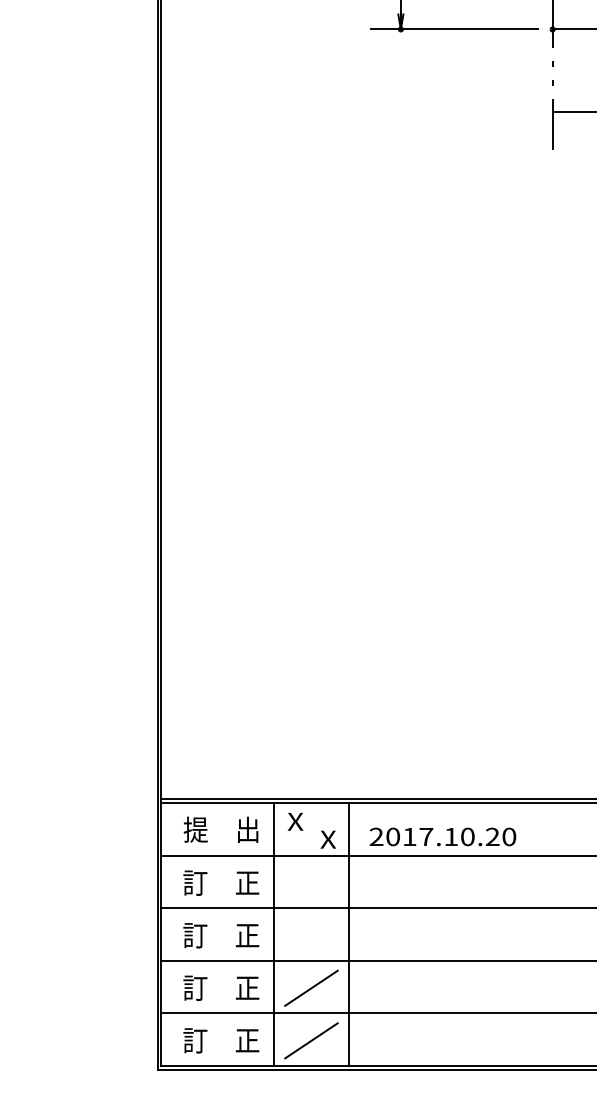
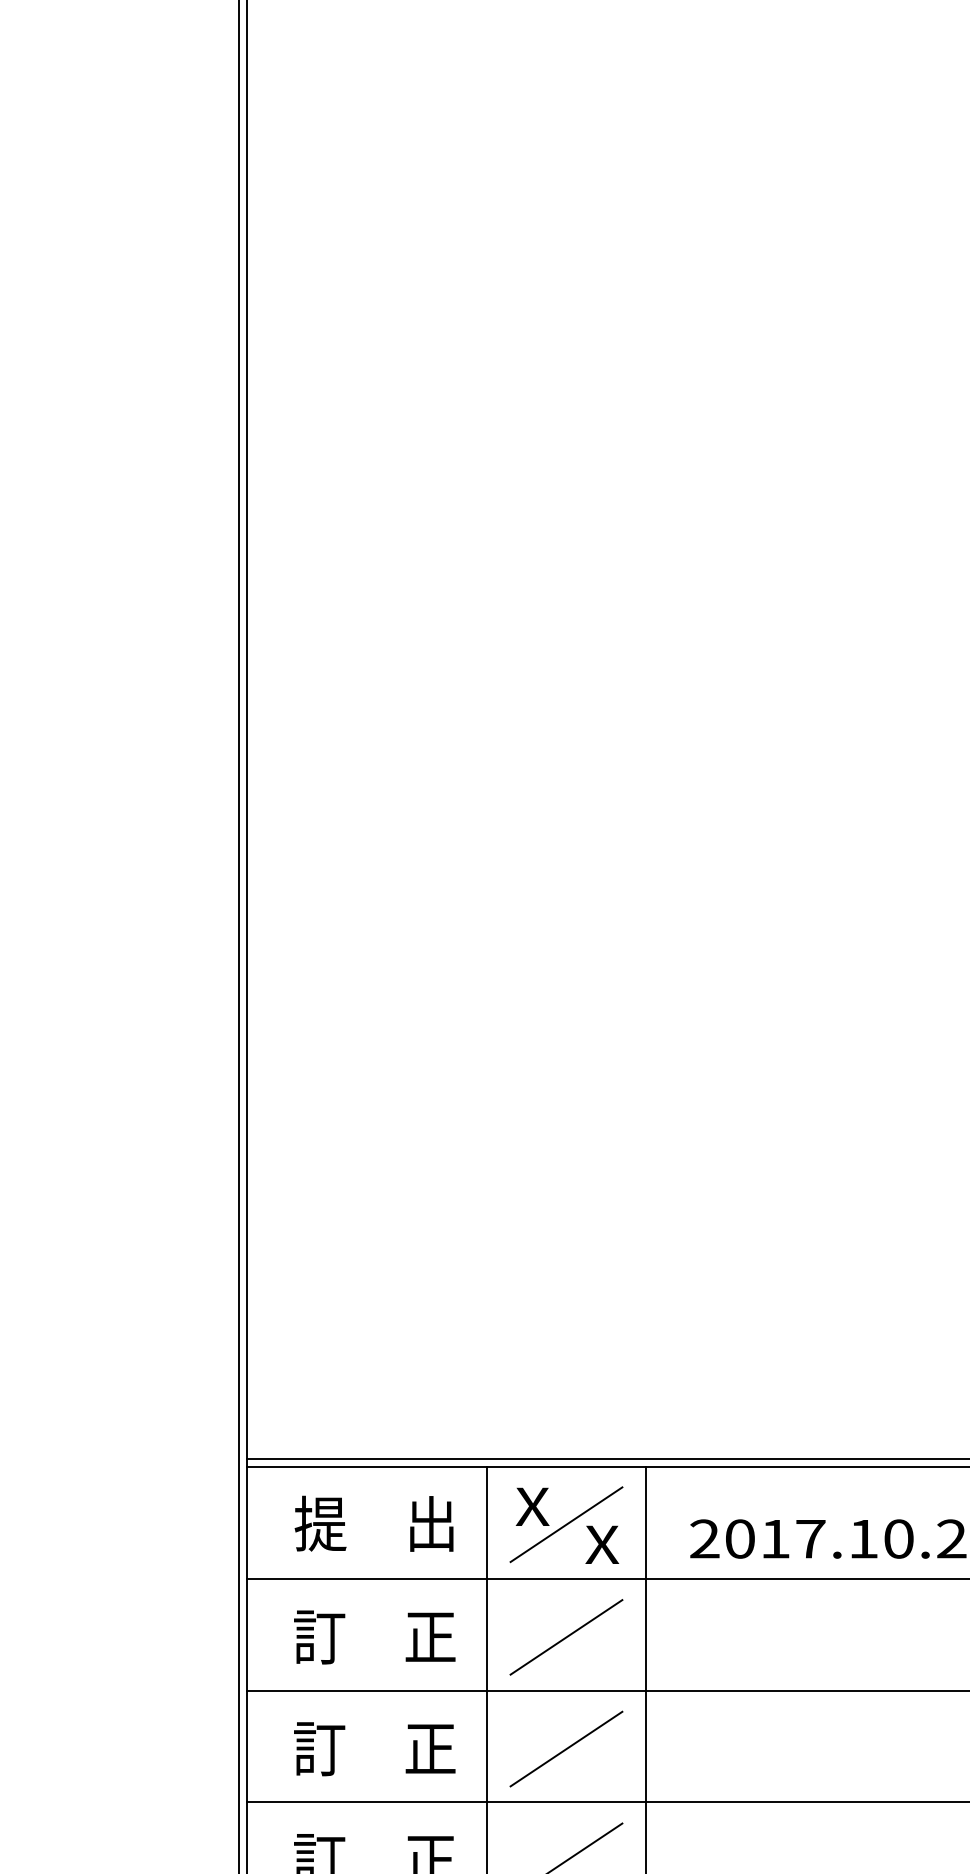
line: (311, 829) -> (566, 1523), added
line: (311, 882) -> (566, 1635), added
line: (311, 935) -> (566, 1748), added

